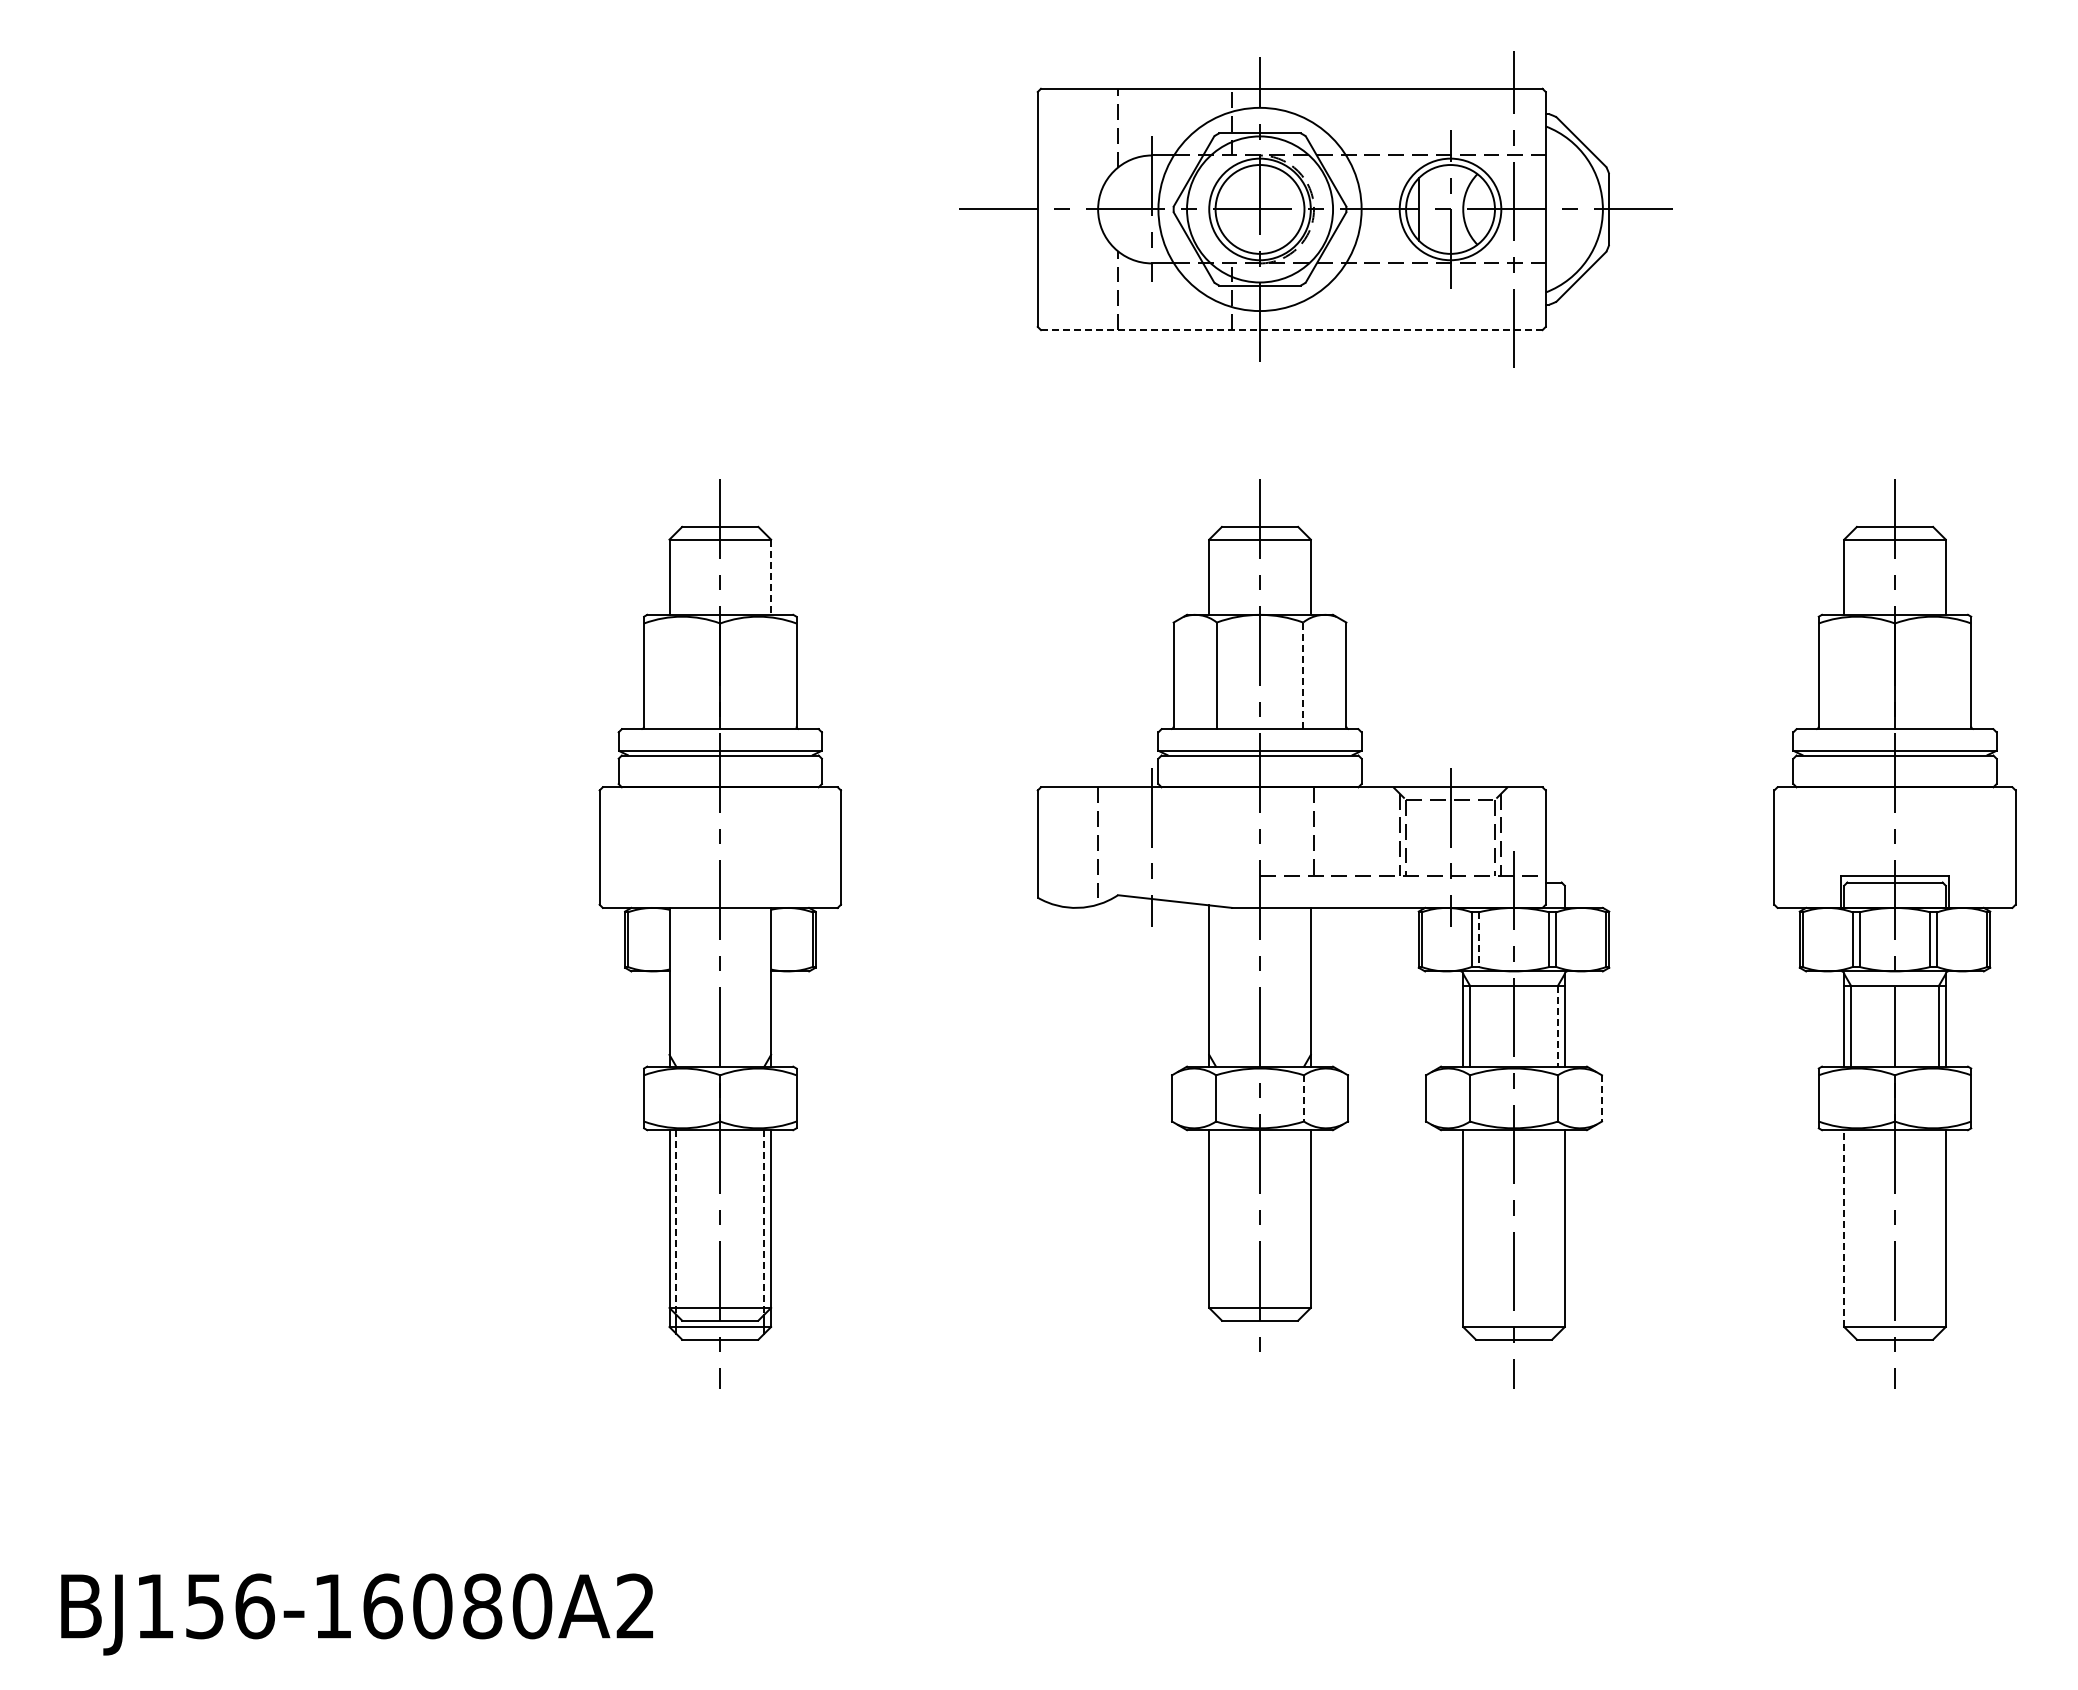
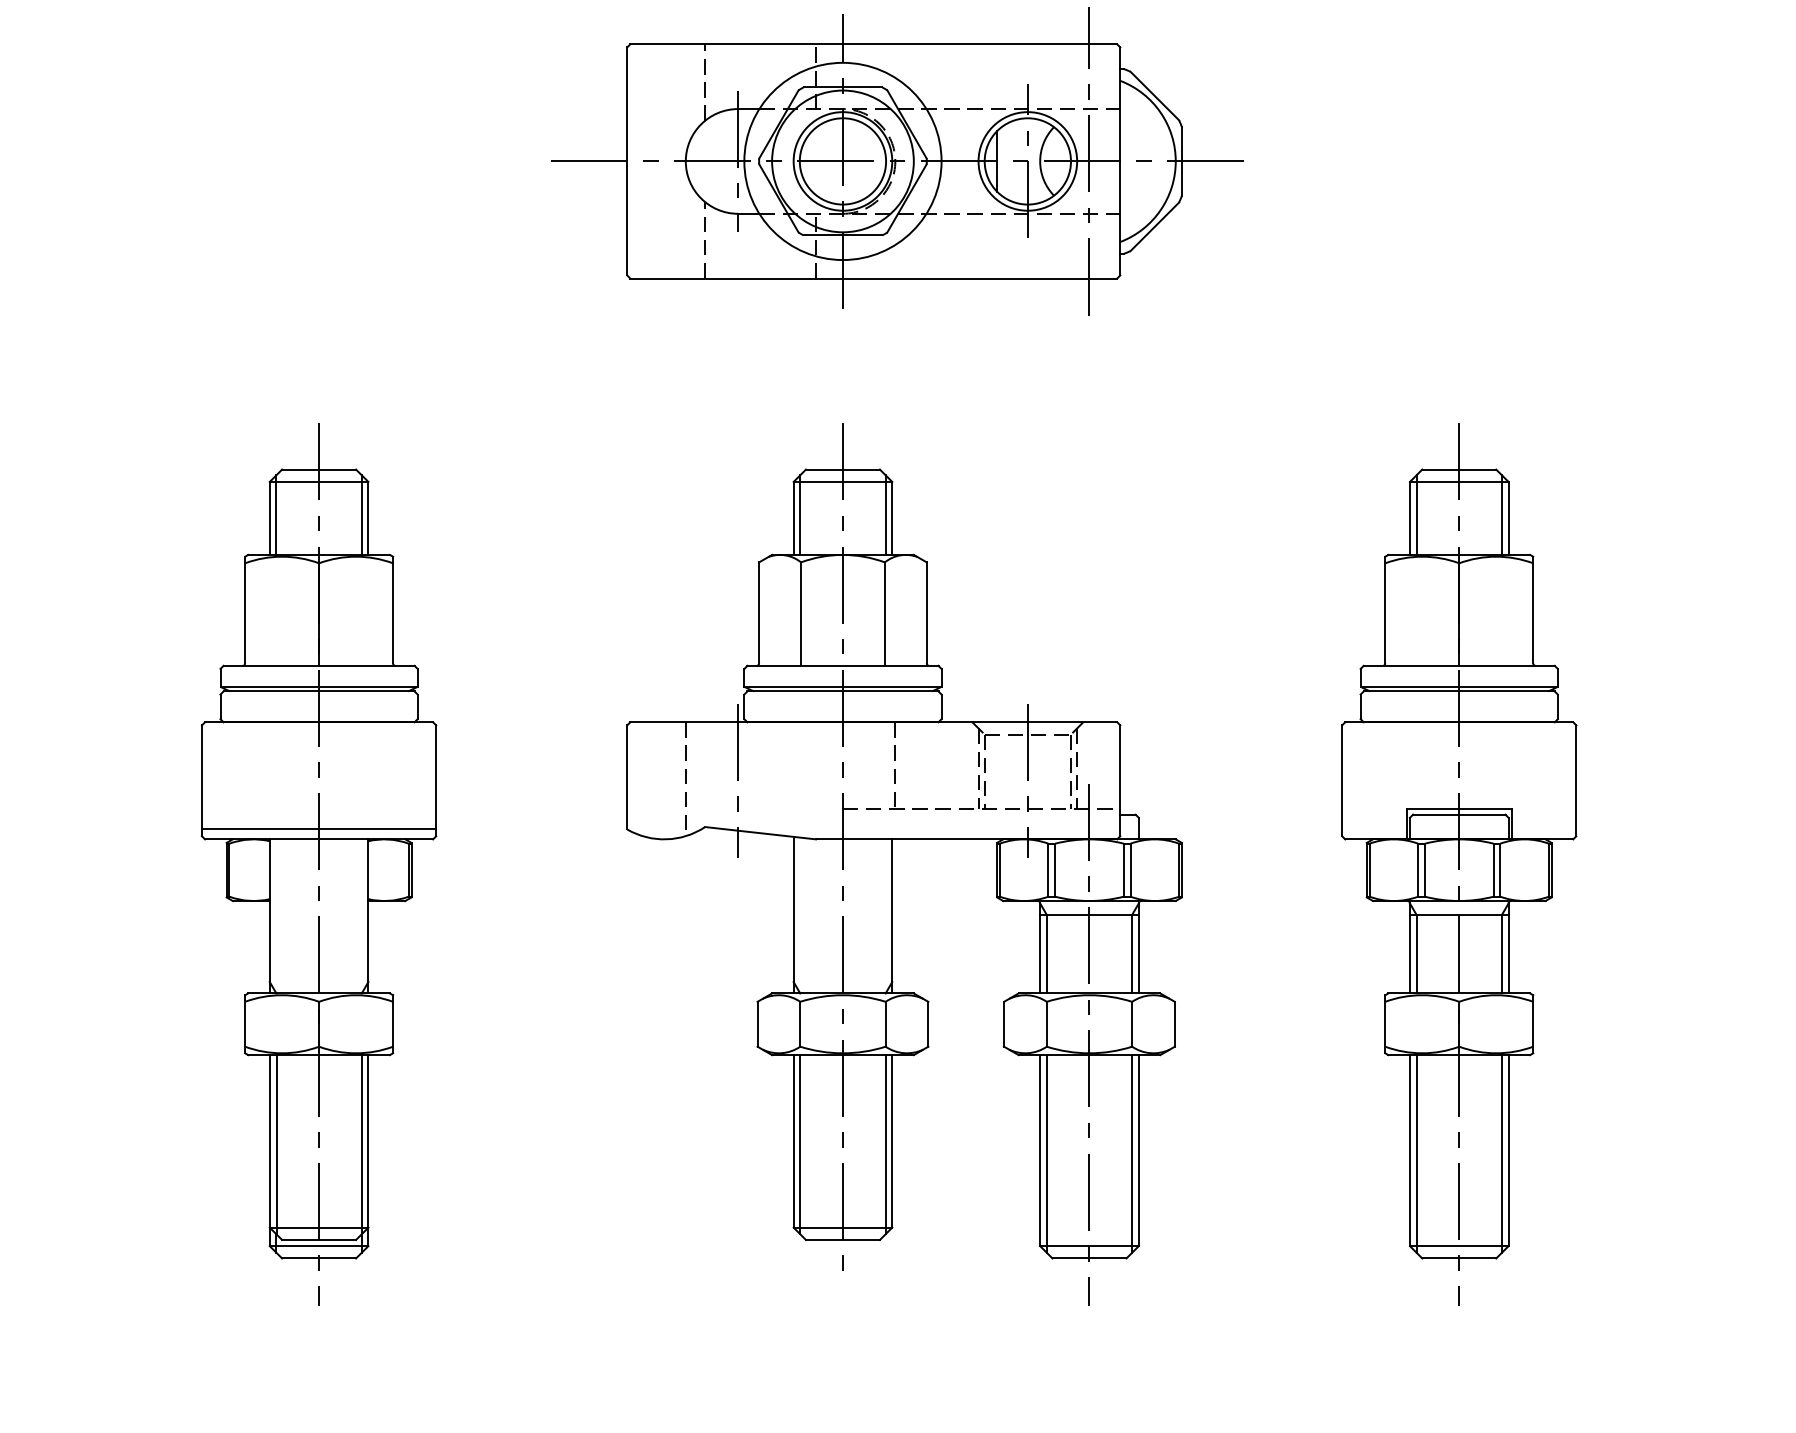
line: (1291, 330) -> (873, 278), dashed -> solid
line: (676, 573) -> (276, 514), added
line: (764, 573) -> (361, 514), added
line: (1216, 573) -> (800, 514), added
line: (1304, 573) -> (886, 514), added
line: (1851, 573) -> (1417, 514), added
line: (1939, 573) -> (1502, 514), added
line: (771, 577) -> (368, 518), dashed -> solid
line: (1303, 676) -> (885, 614), dashed -> solid
line: (719, 897) -> (318, 829), added
line: (1478, 940) -> (1055, 870), dashed -> solid
line: (1557, 1026) -> (1131, 954), dashed -> solid
line: (1304, 1098) -> (886, 1024), dashed -> solid
line: (1602, 1098) -> (1175, 1024), dashed -> solid
line: (764, 1222) -> (361, 1144), dashed -> solid
line: (1216, 1222) -> (800, 1144), added
line: (1304, 1222) -> (886, 1144), added
line: (676, 1223) -> (276, 1145), dashed -> solid
line: (1844, 1228) -> (1410, 1150), dashed -> solid
line: (1470, 1231) -> (1047, 1153), added
line: (1557, 1231) -> (1131, 1153), added
line: (1851, 1231) -> (1417, 1153), added
line: (1938, 1231) -> (1501, 1153), added

